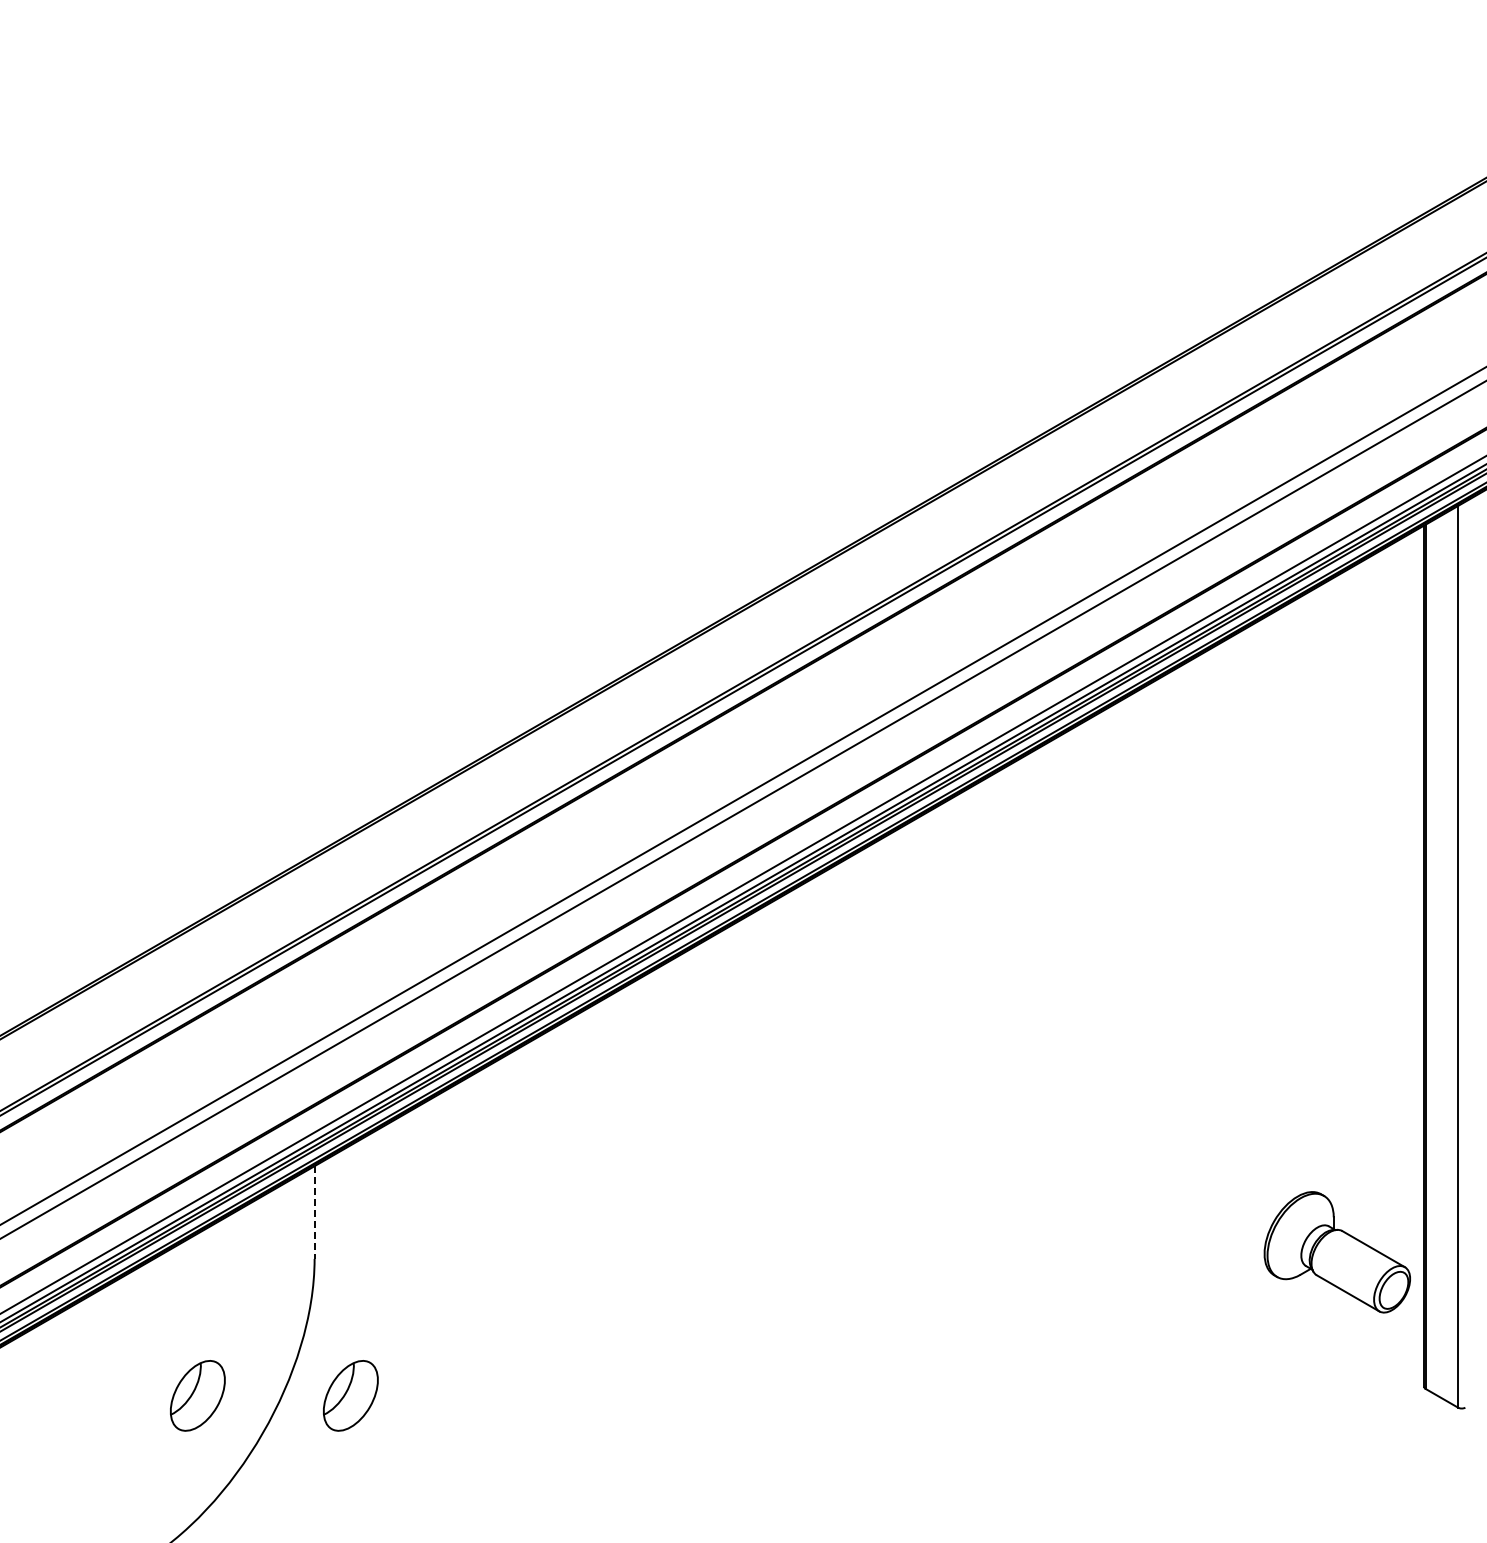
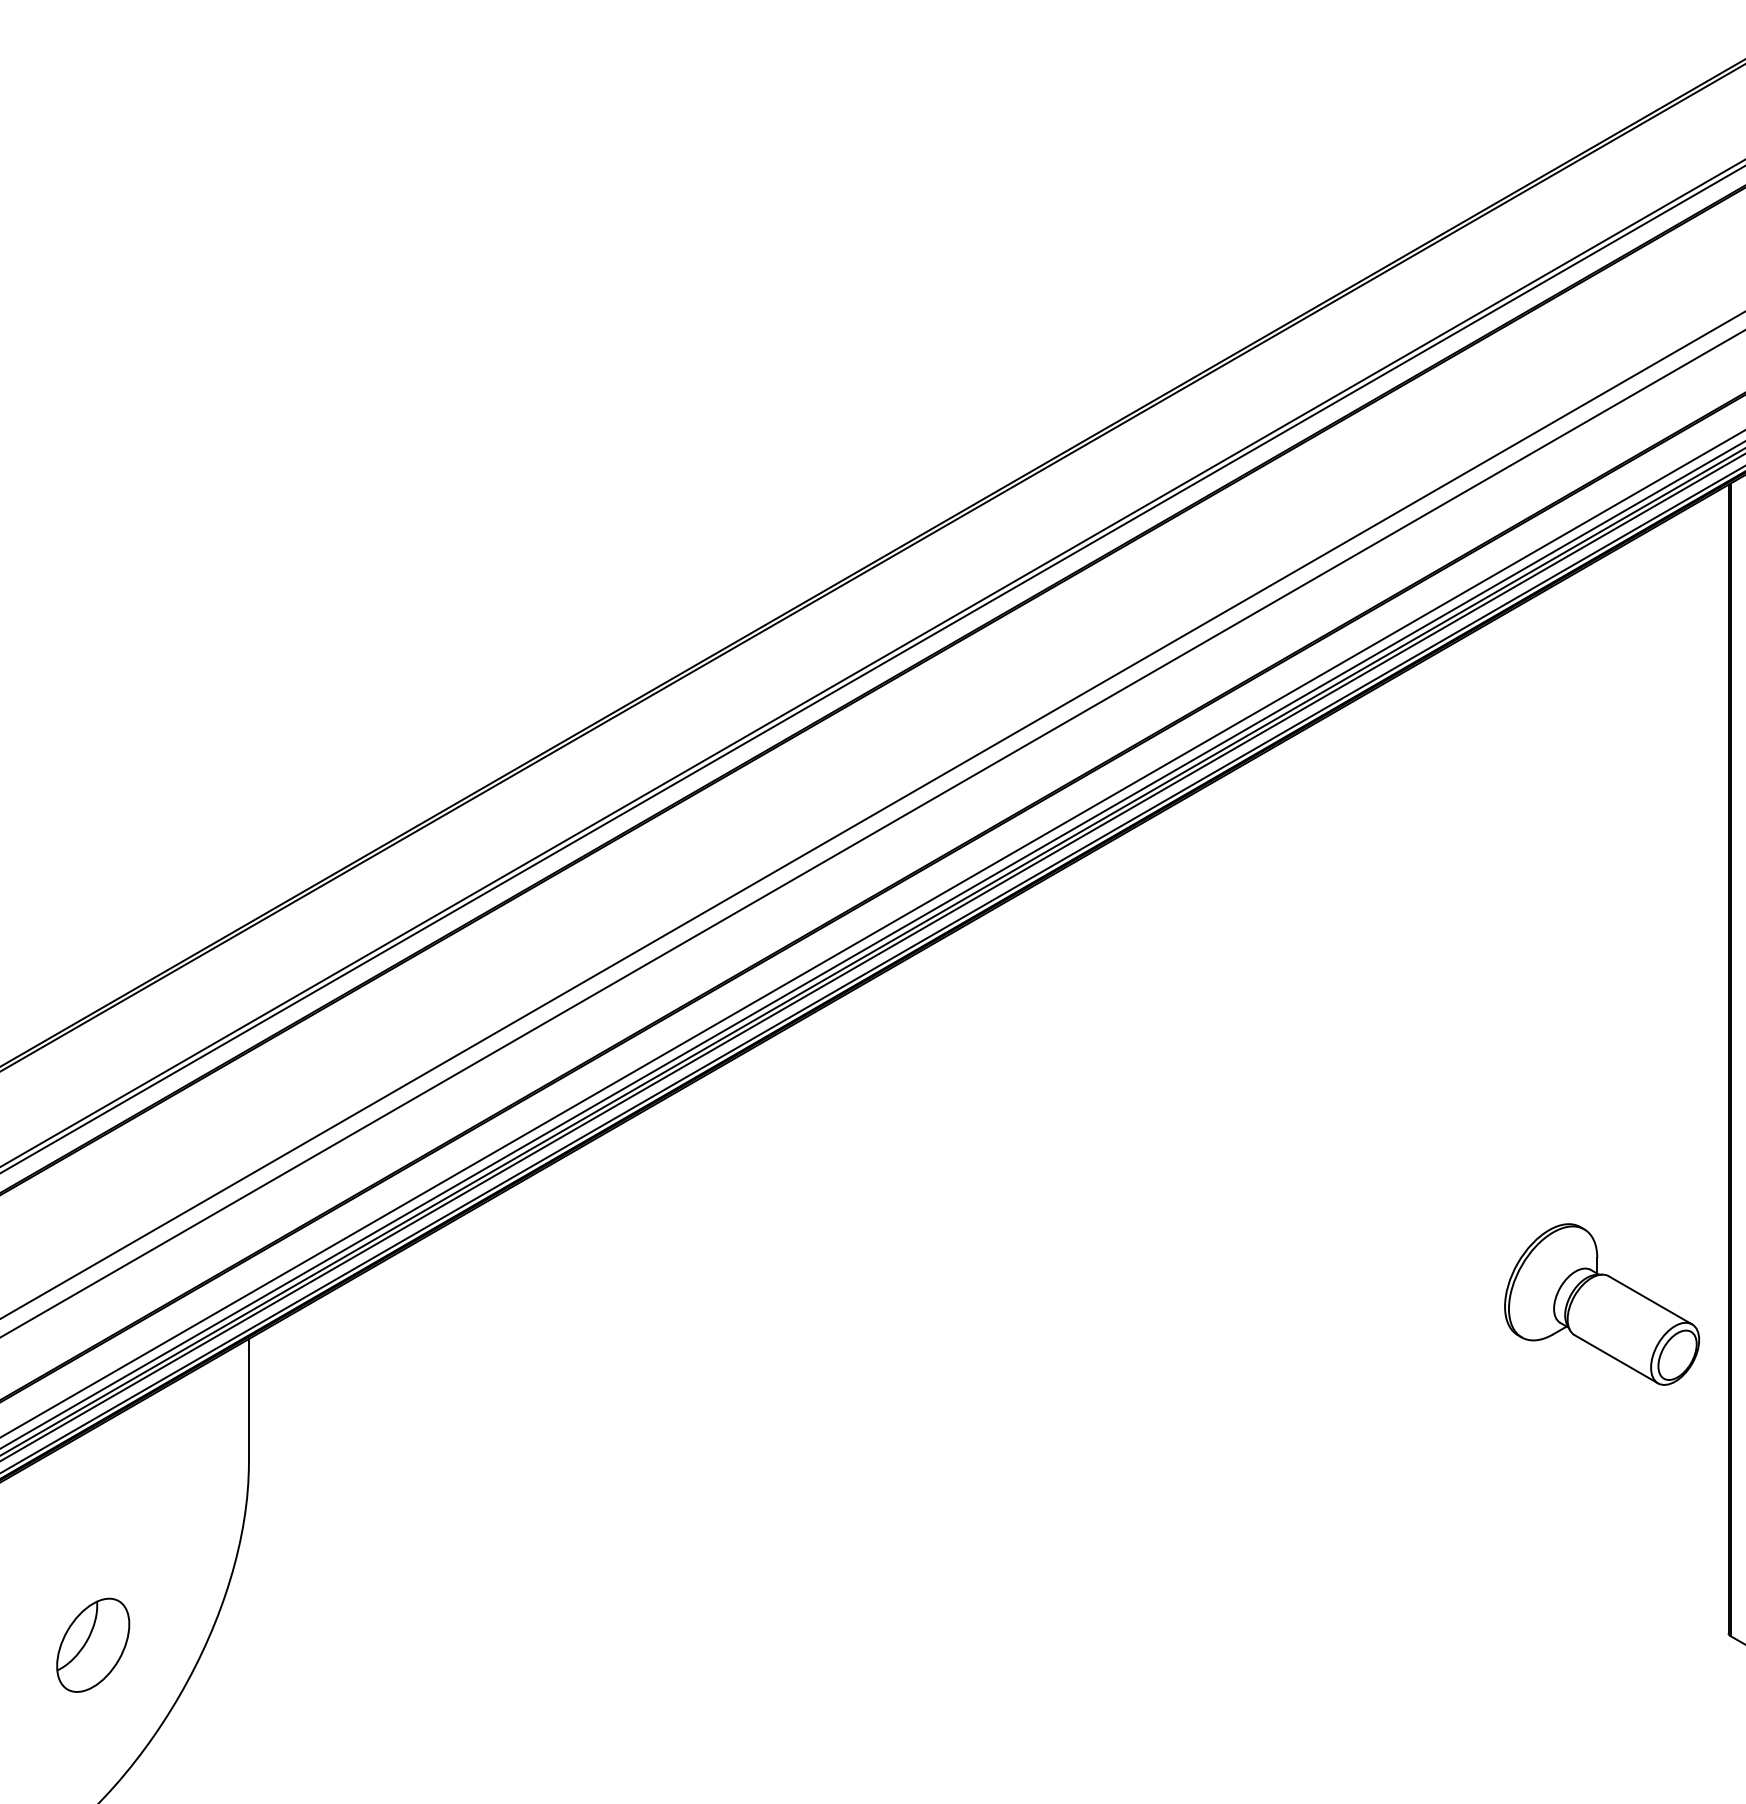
line: (314, 1213) -> (248, 1402), dashed -> solid
part: (1336, 1252) -> (1600, 1304), moved
part: (350, 1395) -> (296, 1644), removed

